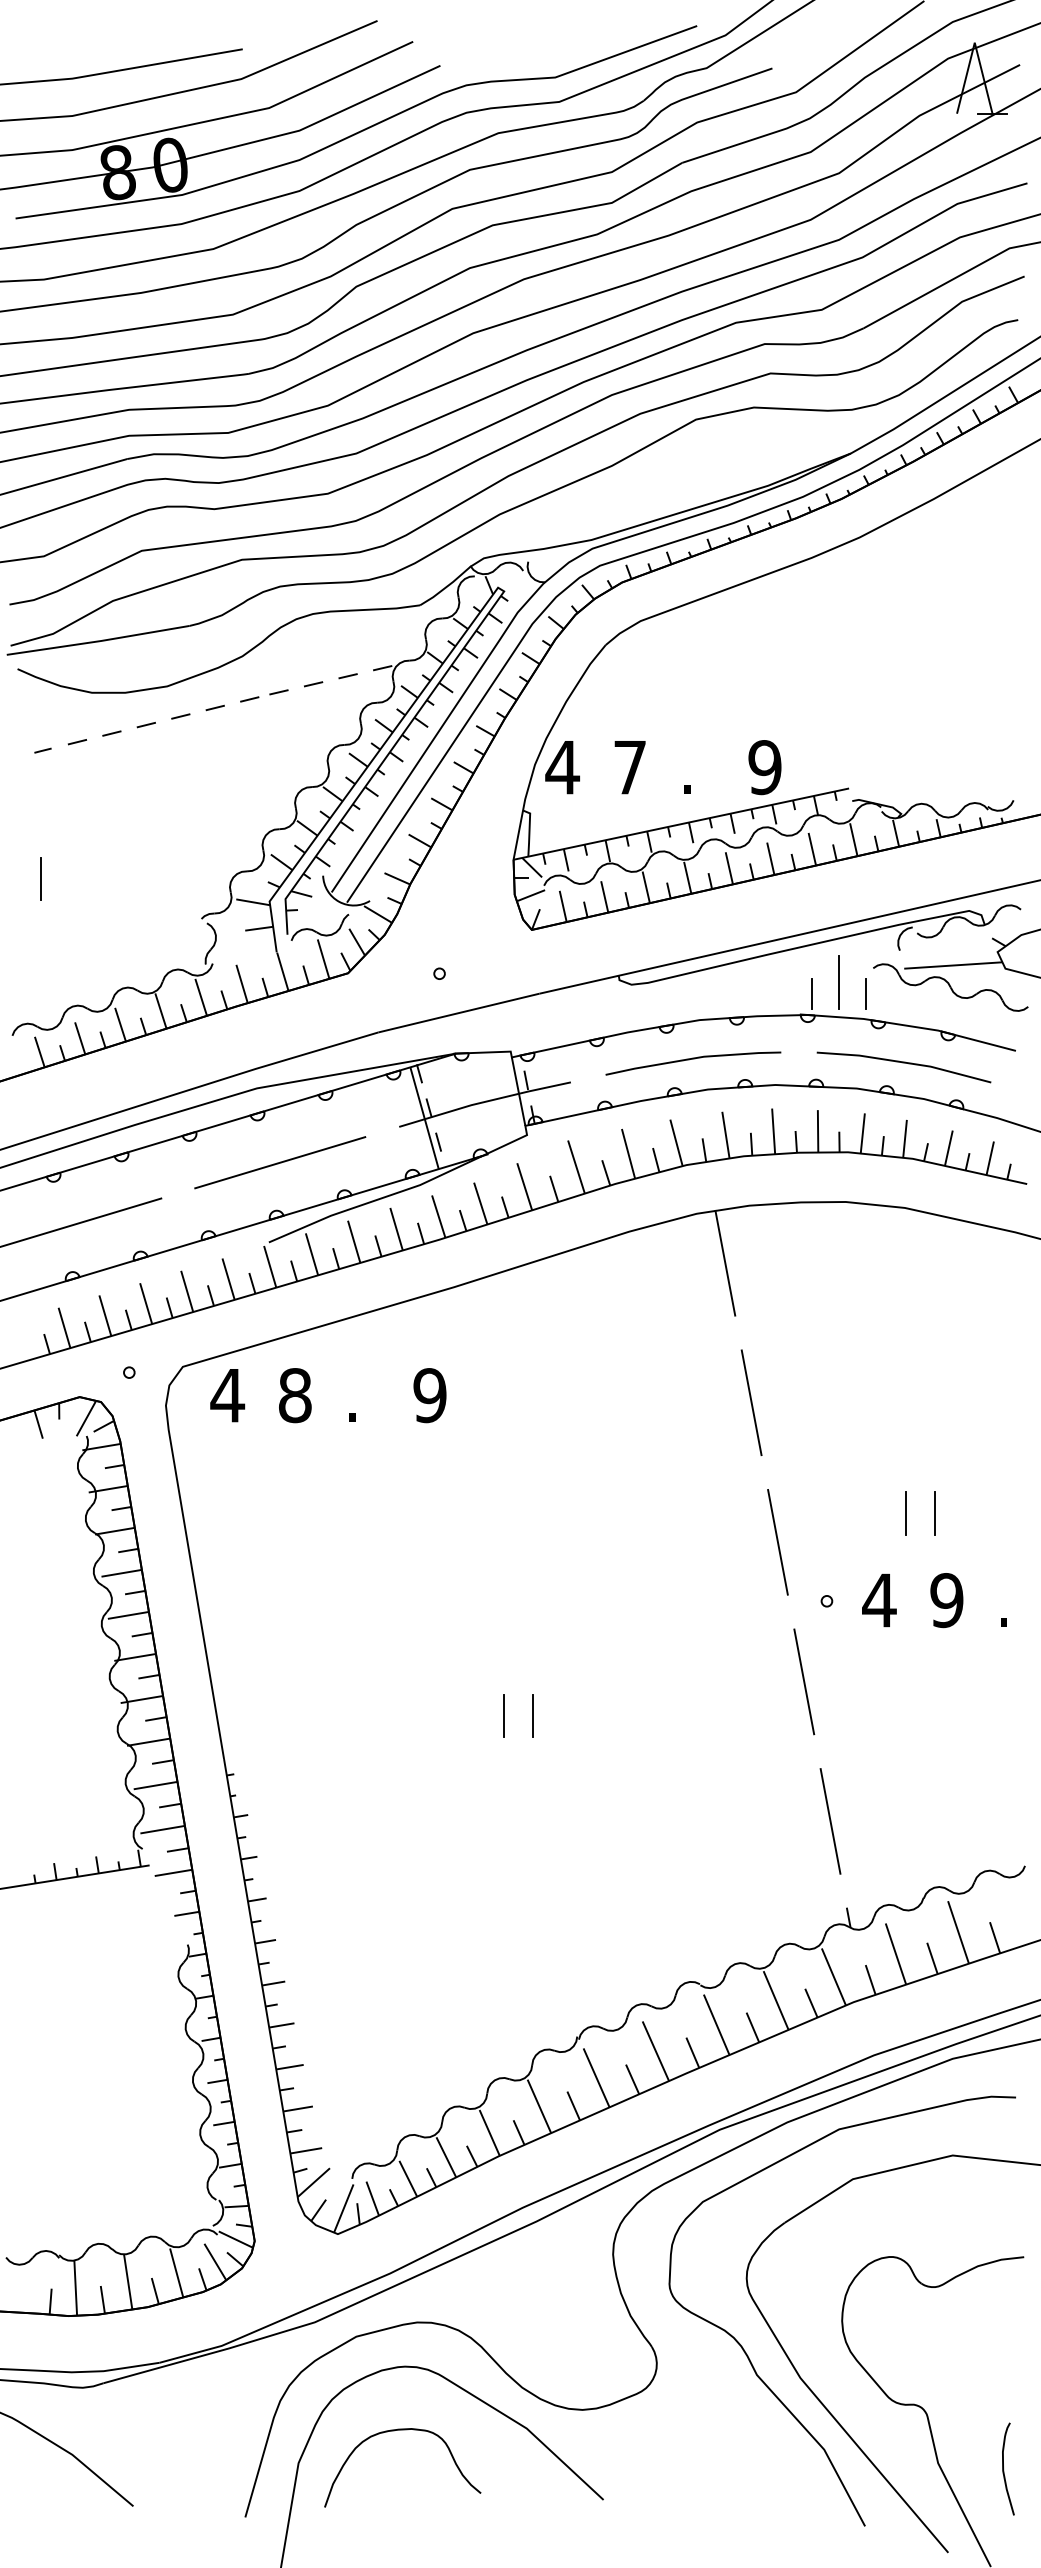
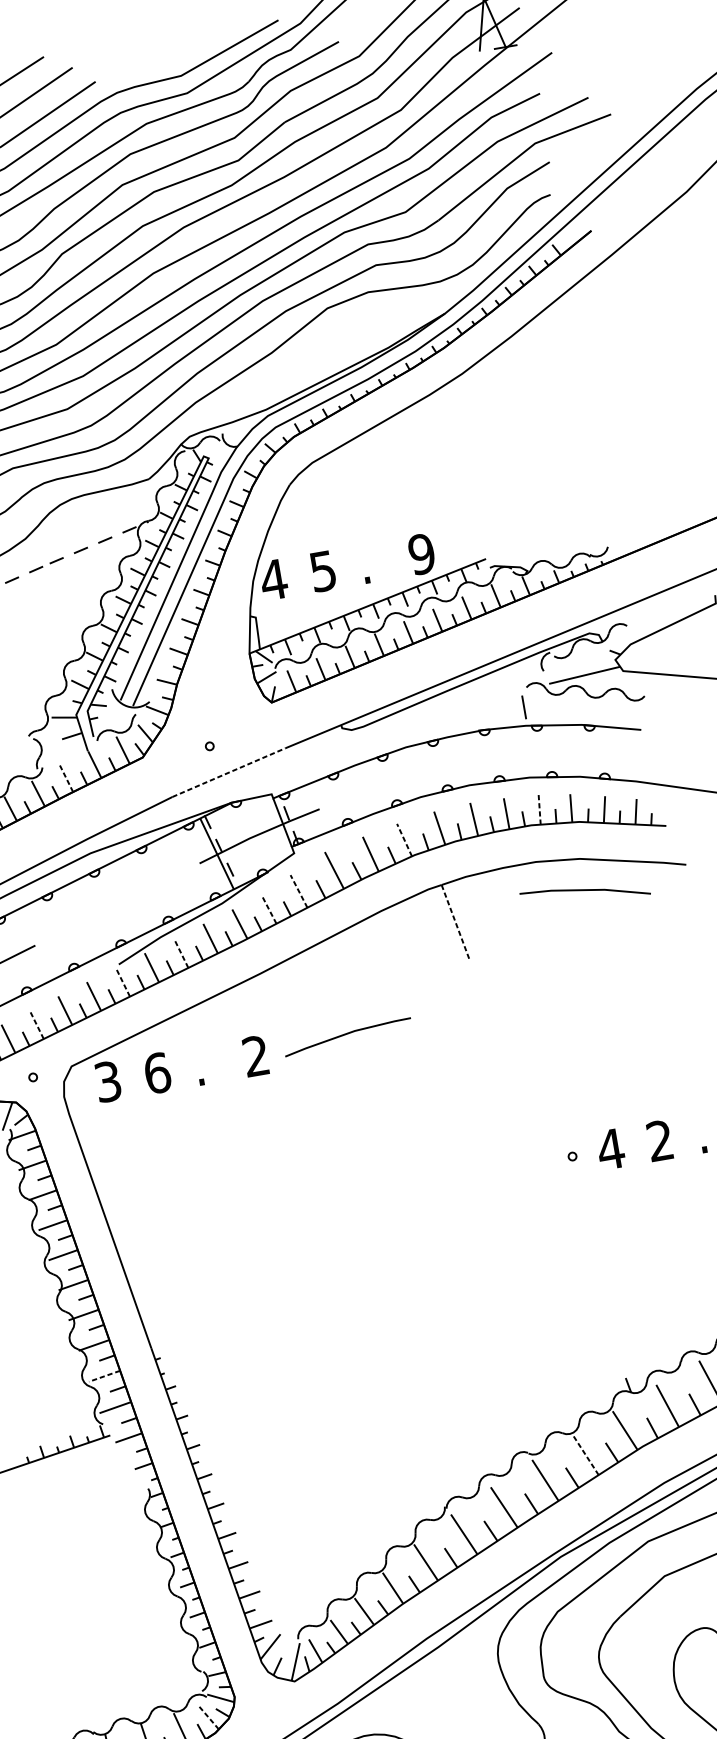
text: (629, 768) -> (322, 572), 7 -> 5
line: (839, 982) -> (503, 702), removed
line: (242, 983) -> (66, 778), solid -> dashed
line: (812, 994) -> (485, 714), removed
line: (458, 1013) -> (228, 773), solid -> dashed
line: (693, 1059) -> (347, 1034), moved
line: (903, 1063) -> (584, 890), moved
line: (862, 1132) -> (539, 809), solid -> dashed
line: (676, 1142) -> (404, 839), solid -> dashed
line: (280, 1162) -> (117, 904), removed
line: (524, 1186) -> (298, 891), solid -> dashed
line: (480, 1203) -> (268, 909), solid -> dashed
line: (354, 1241) -> (181, 953), solid -> dashed
line: (725, 1263) -> (455, 922), solid -> dashed
line: (270, 1266) -> (123, 981), solid -> dashed
line: (146, 1303) -> (37, 1024), solid -> dashed
text: (227, 1395) -> (107, 1081), 4 -> 3
text: (295, 1395) -> (157, 1073), 8 -> 6
text: (429, 1395) -> (255, 1056), 9 -> 2
line: (751, 1402) -> (492, 1020), removed
line: (906, 1513) -> (619, 1082), removed
line: (934, 1513) -> (640, 1078), removed
line: (777, 1542) -> (528, 1119), removed
text: (946, 1600) -> (659, 1140), 9 -> 2
line: (804, 1681) -> (566, 1218), removed
line: (504, 1715) -> (351, 1280), removed
line: (532, 1715) -> (371, 1277), removed
line: (155, 1785) -> (104, 1376), solid -> dashed
line: (830, 1821) -> (603, 1317), removed
line: (776, 2000) -> (586, 1455), solid -> dashed
line: (215, 2261) -> (208, 1716), solid -> dashed

